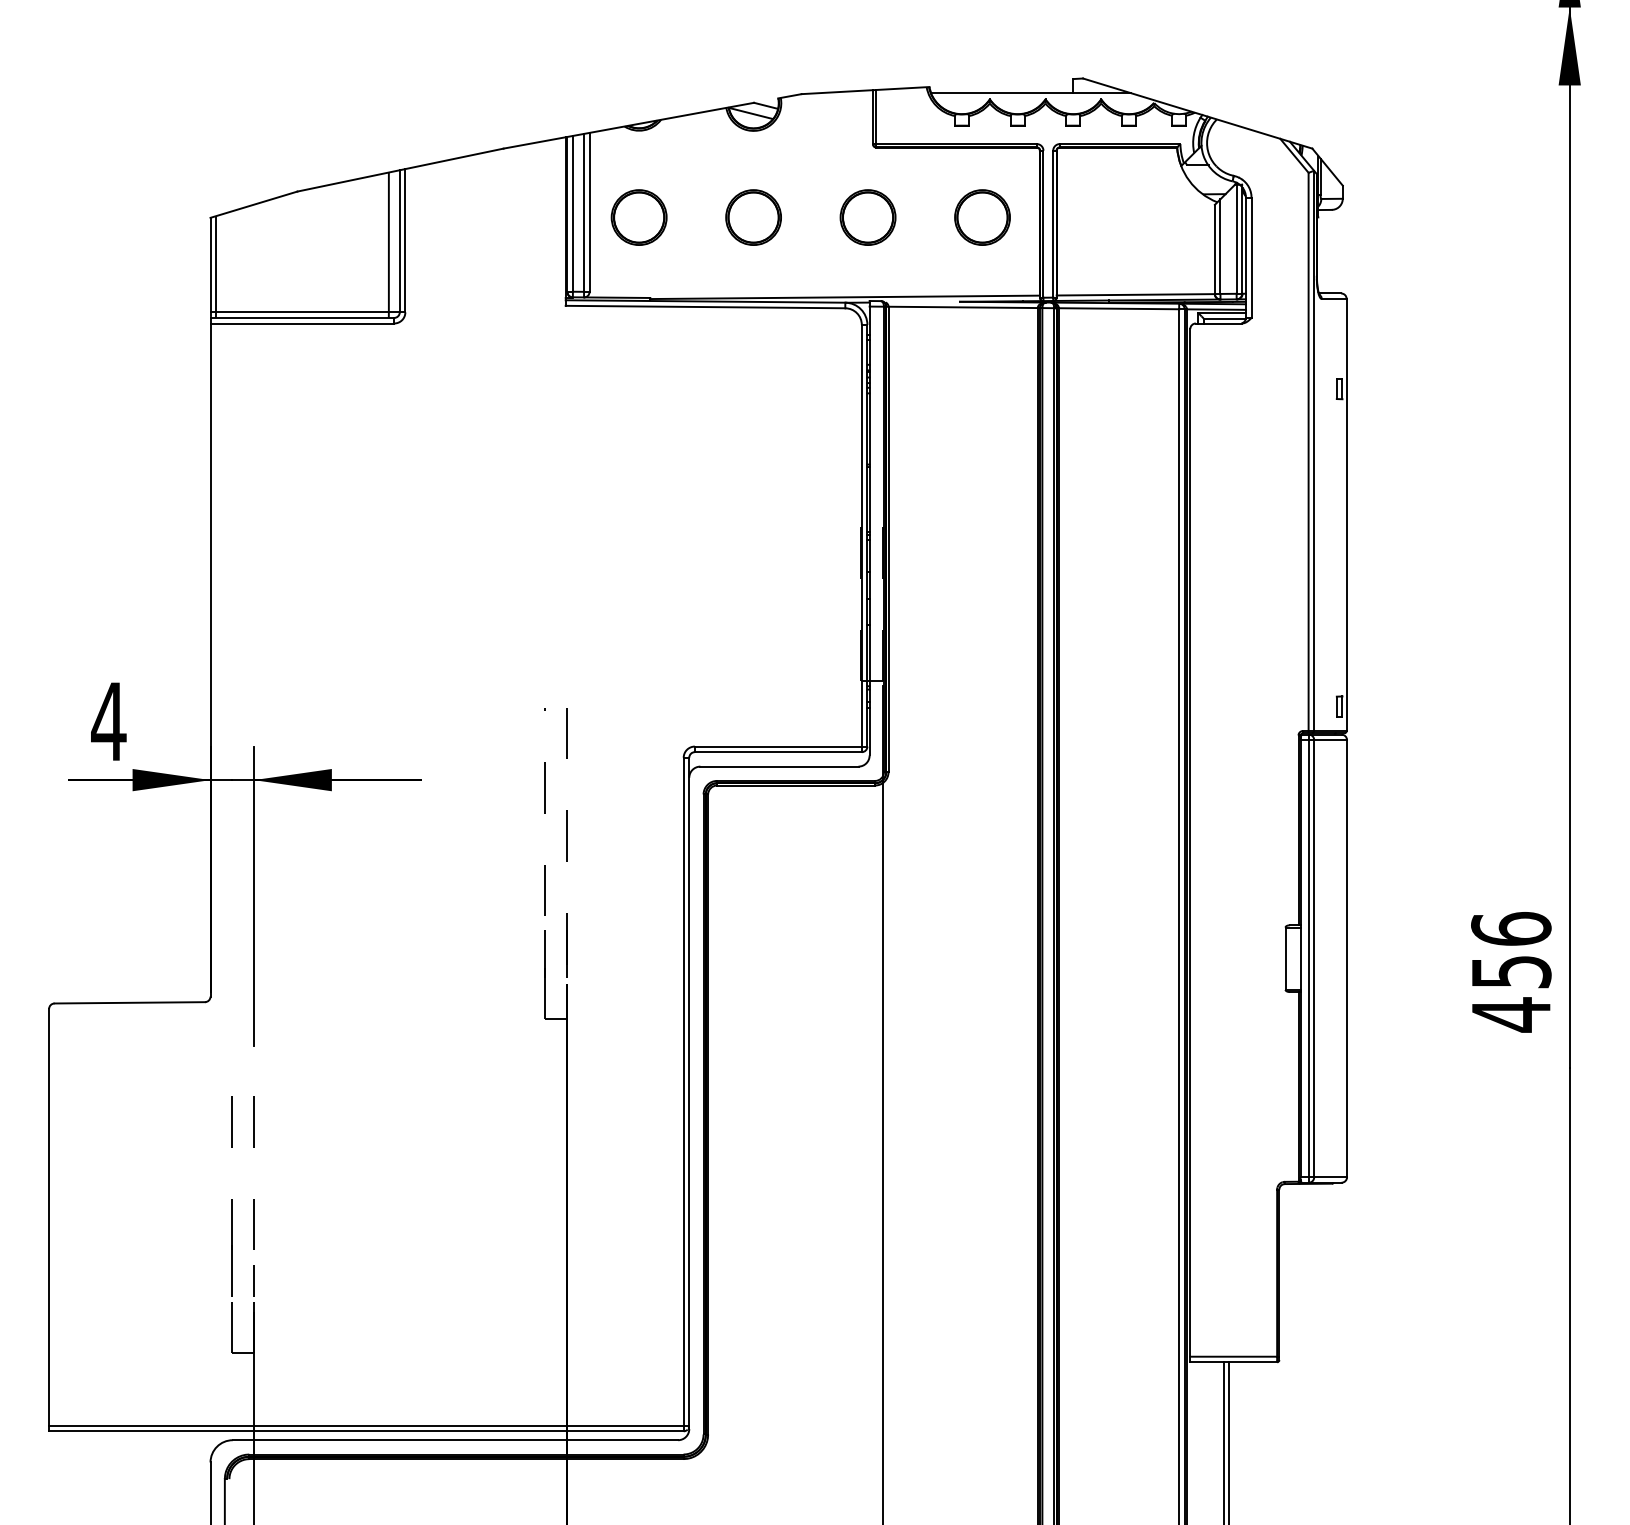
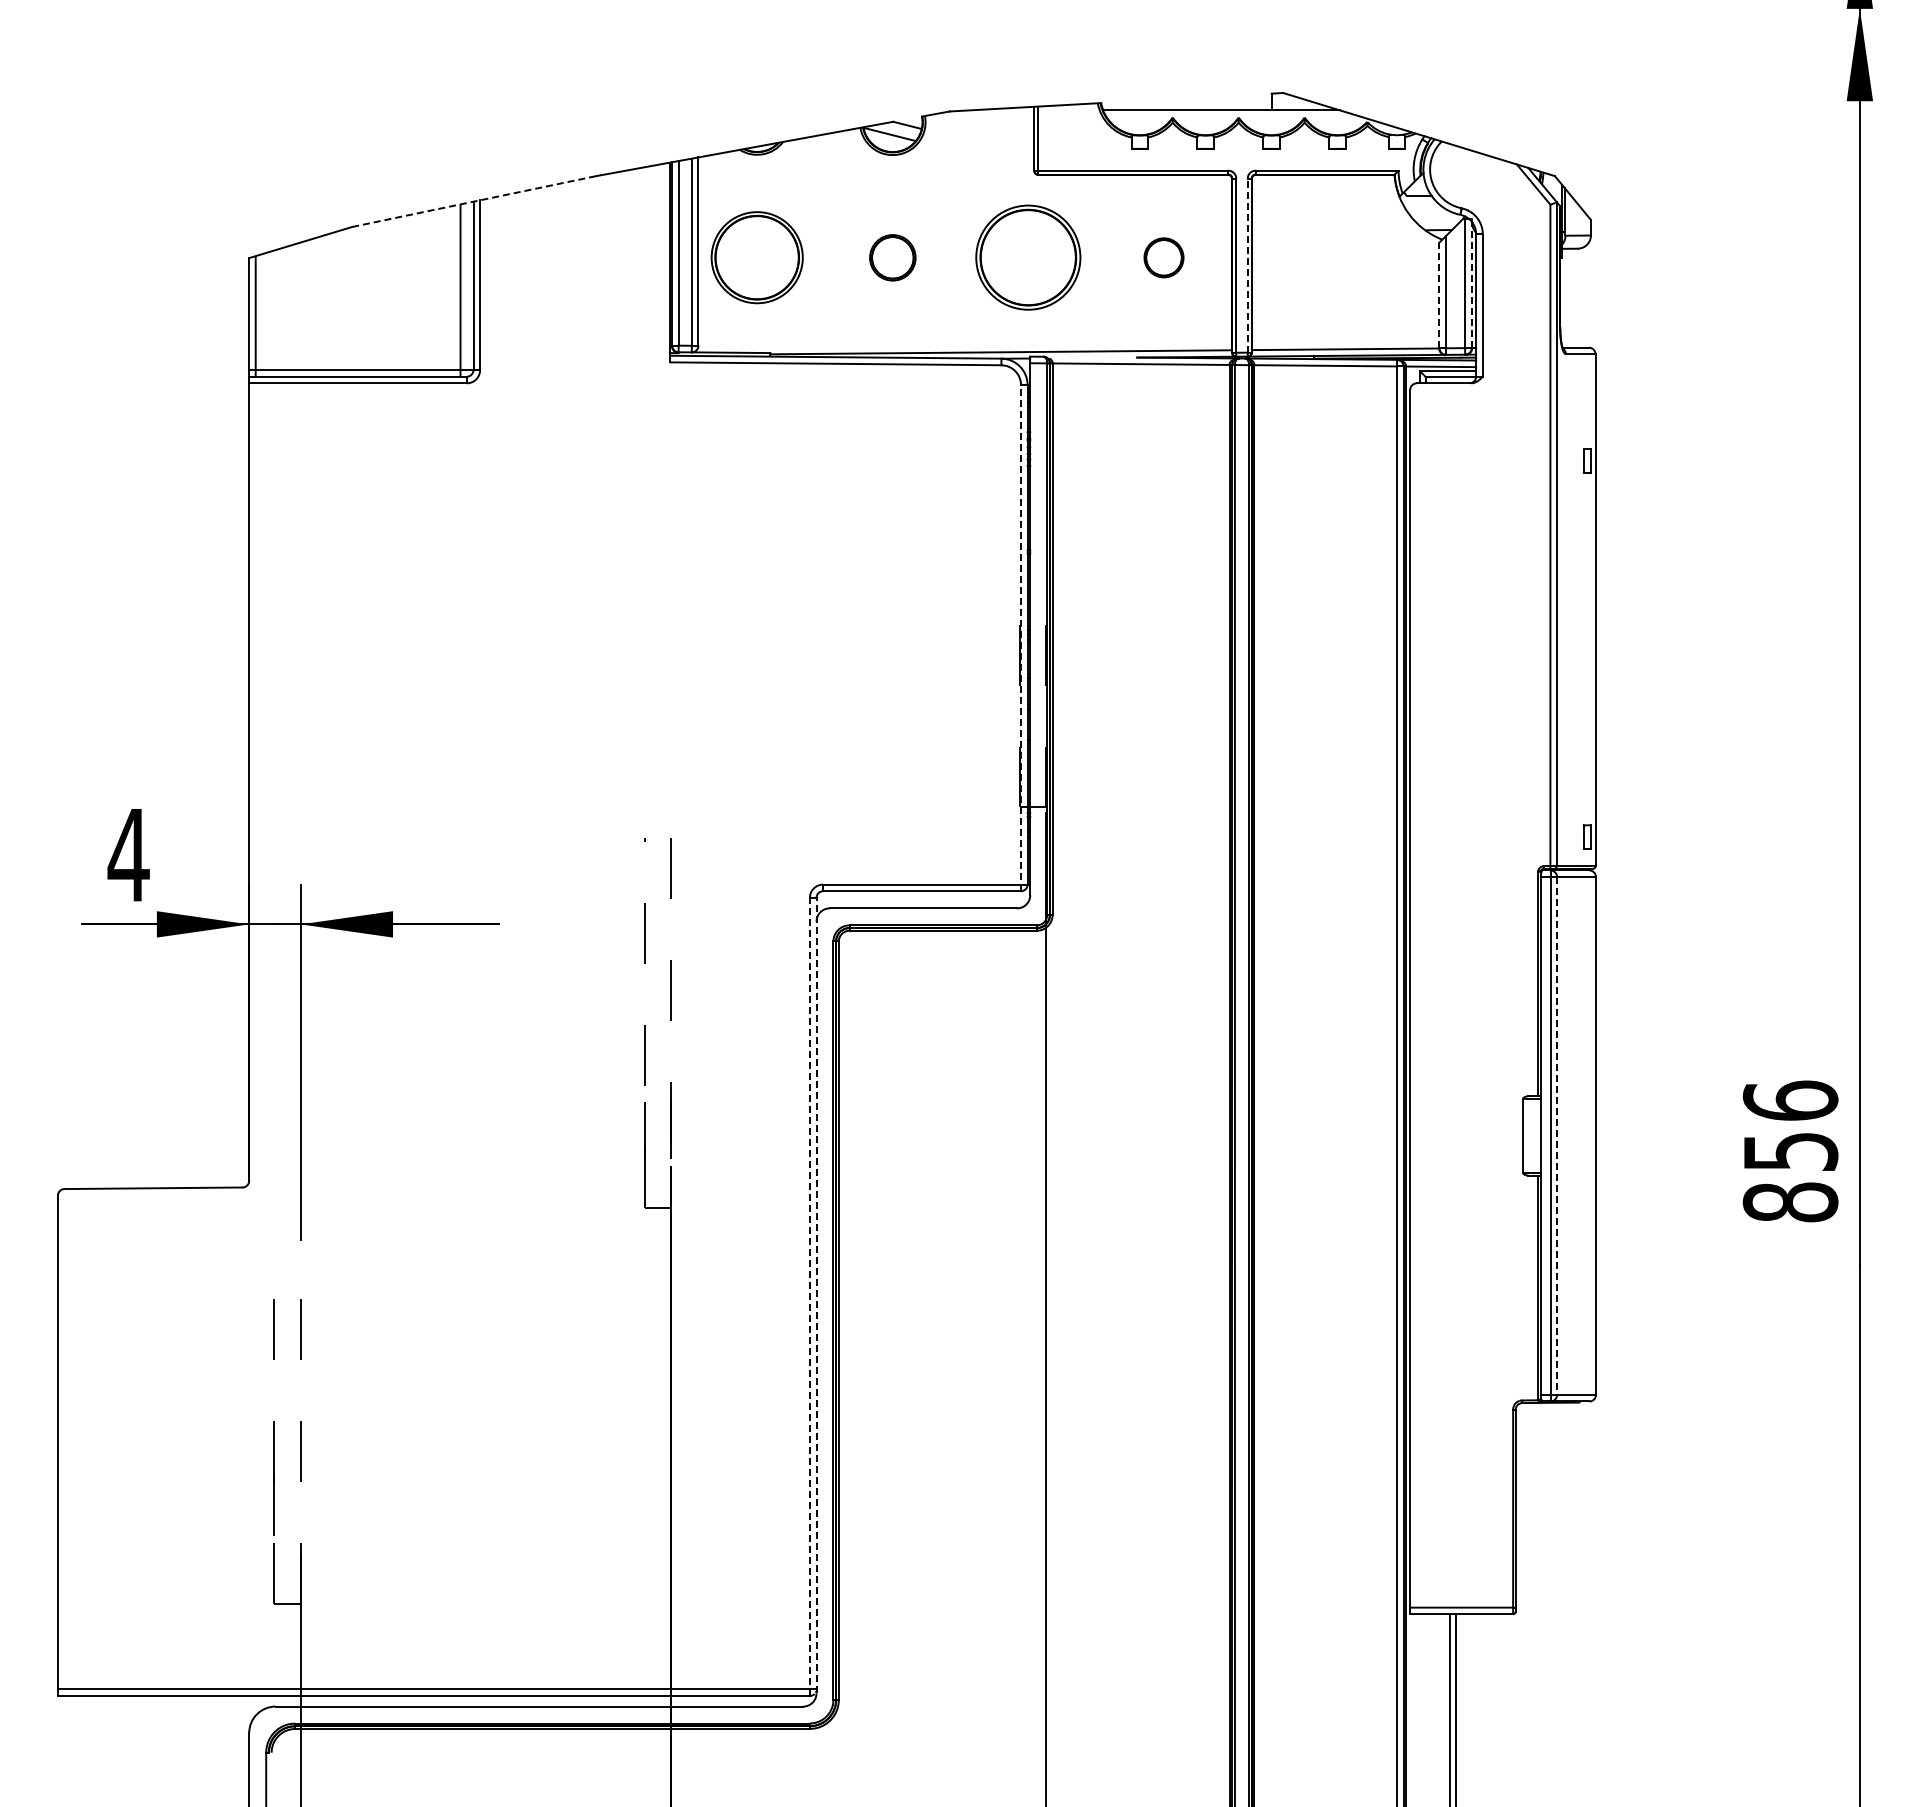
line: (400, 170) -> (474, 201), solid -> dashed
part: (638, 217) -> (756, 257), size x1.4
part: (753, 217) -> (892, 257), size x0.7
part: (868, 217) -> (1028, 257), size x1.6
part: (982, 217) -> (1163, 257), size x0.6
line: (1052, 224) -> (1247, 265), solid -> dashed
line: (1242, 239) -> (1471, 283), solid -> dashed
line: (1215, 249) -> (1439, 295), solid -> dashed
line: (862, 538) -> (1021, 637), solid -> dashed
line: (1314, 958) -> (1557, 1135), solid -> dashed
text: (1511, 1014) -> (1790, 1202), 456 -> 856
line: (689, 1093) -> (816, 1295), solid -> dashed
line: (683, 1094) -> (809, 1296), solid -> dashed
line: (253, 1280) -> (300, 1517), removed

